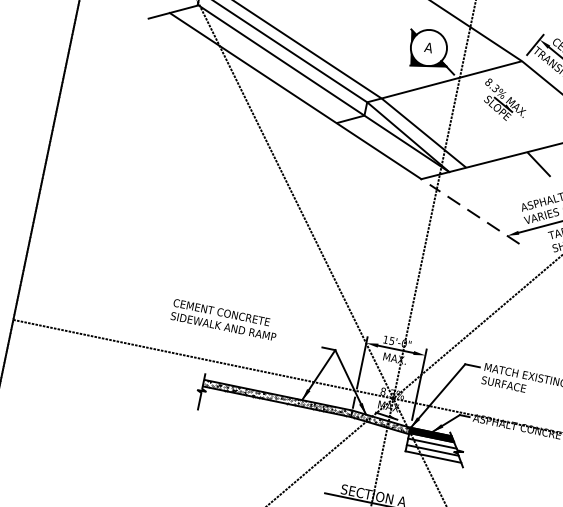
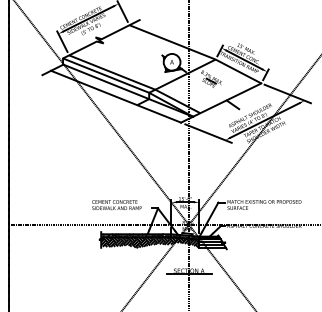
line: (474, 214) -> (208, 133), dashed -> solid
text: (223, 320) -> (116, 205), moved
hatch: (302, 418) -> (149, 242), added

